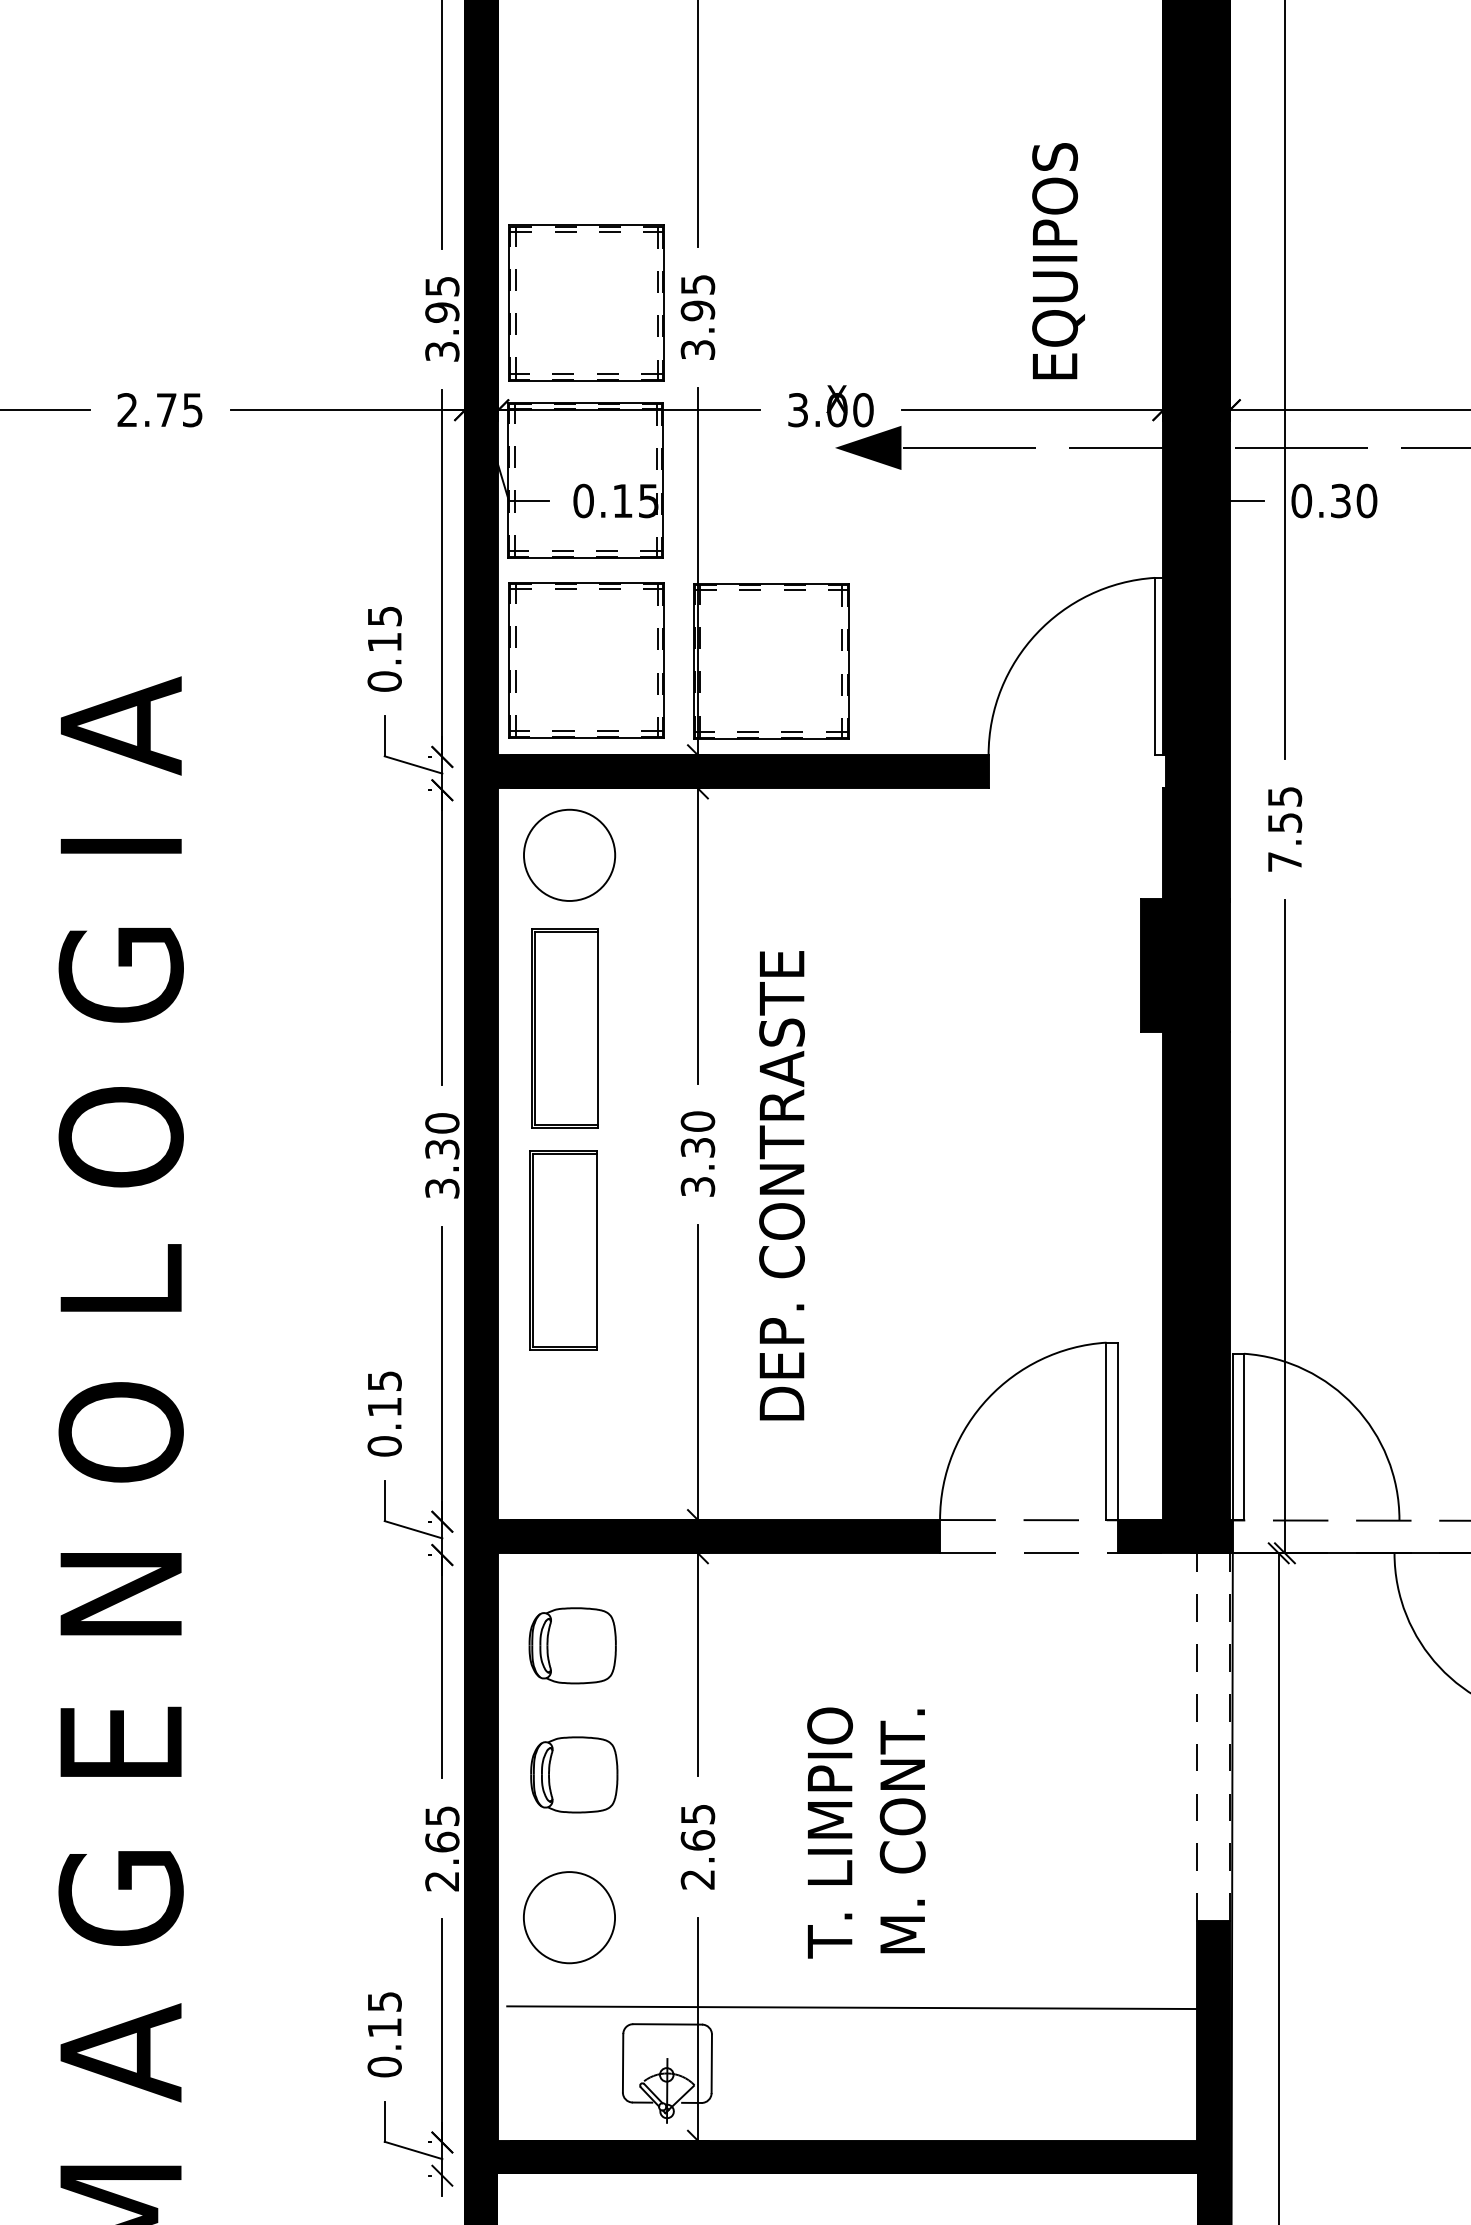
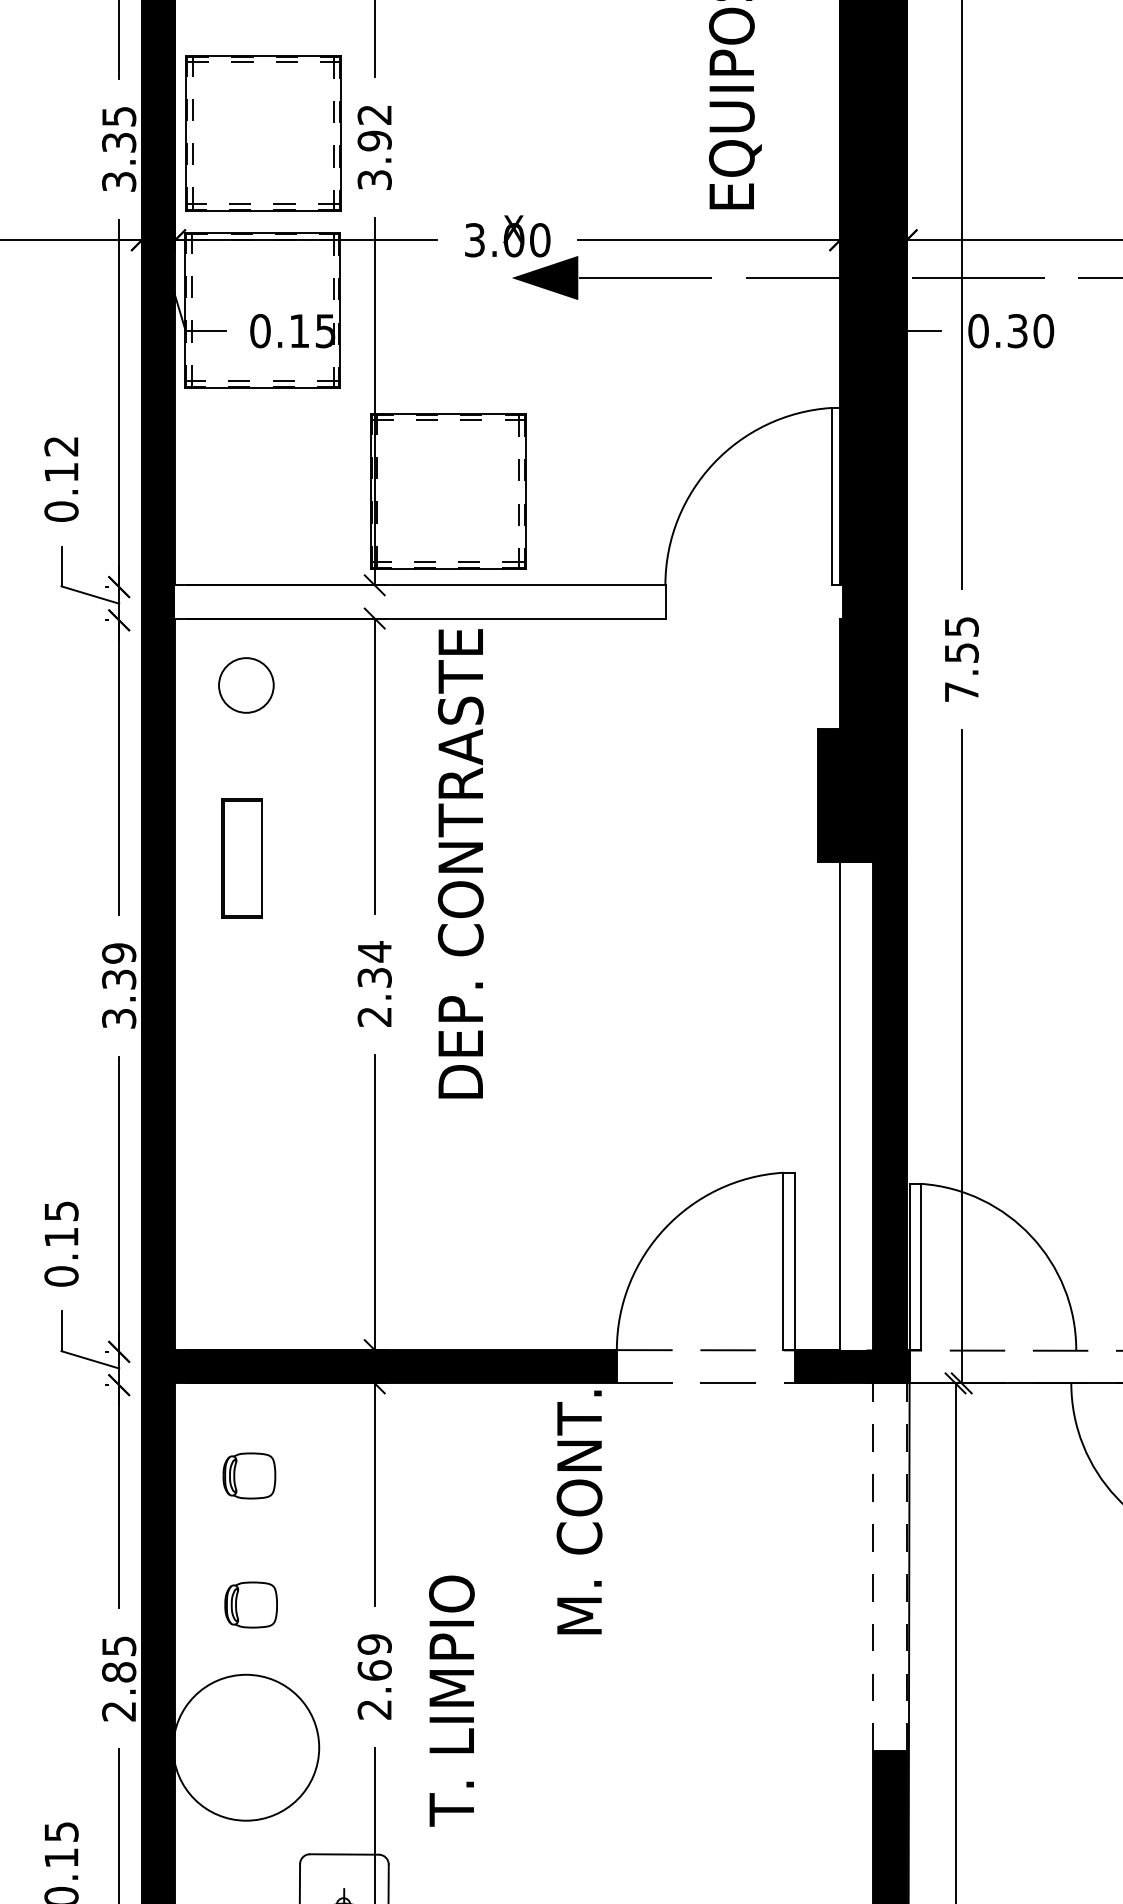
text: (697, 284) -> (374, 114), 3.95 -> 3.92
text: (442, 312) -> (119, 142), 3.95 -> 3.35
text: (384, 616) -> (61, 446), 0.15 -> 0.12
part: (586, 660) -> (263, 490), removed
fill: (743, 771) -> (420, 601), removed
circle: (569, 854) -> (246, 684), size x0.6
part: (564, 1028) -> (241, 858), size x0.6
text: (442, 1123) -> (119, 953), 3.30 -> 3.39
text: (697, 1153) -> (374, 983), 3.30 -> 2.34
text: (781, 1185) -> (460, 863), moved
part: (563, 1250) -> (240, 1080), removed
fill: (1179, 1276) -> (856, 1106), removed
part: (572, 1645) -> (249, 1475), size x0.6
part: (574, 1774) -> (251, 1604), size x0.6
text: (697, 1814) -> (374, 1644), 2.65 -> 2.69
text: (902, 1831) -> (579, 1512), moved
text: (829, 1832) -> (451, 1700), moved
text: (442, 1841) -> (119, 1671), 2.65 -> 2.85
circle: (569, 1917) -> (246, 1747), size x1.6
line: (852, 2007) -> (529, 1837), removed

